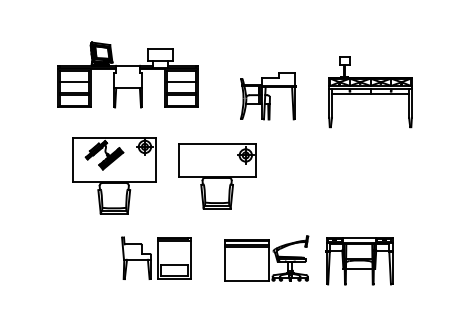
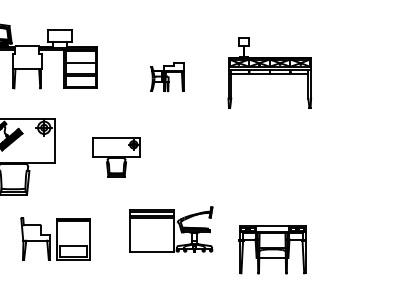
part: (268, 96) -> (167, 77), size x0.6
part: (217, 176) -> (116, 157), size x0.6
part: (266, 258) -> (170, 229), moved
part: (359, 261) -> (272, 250), moved

